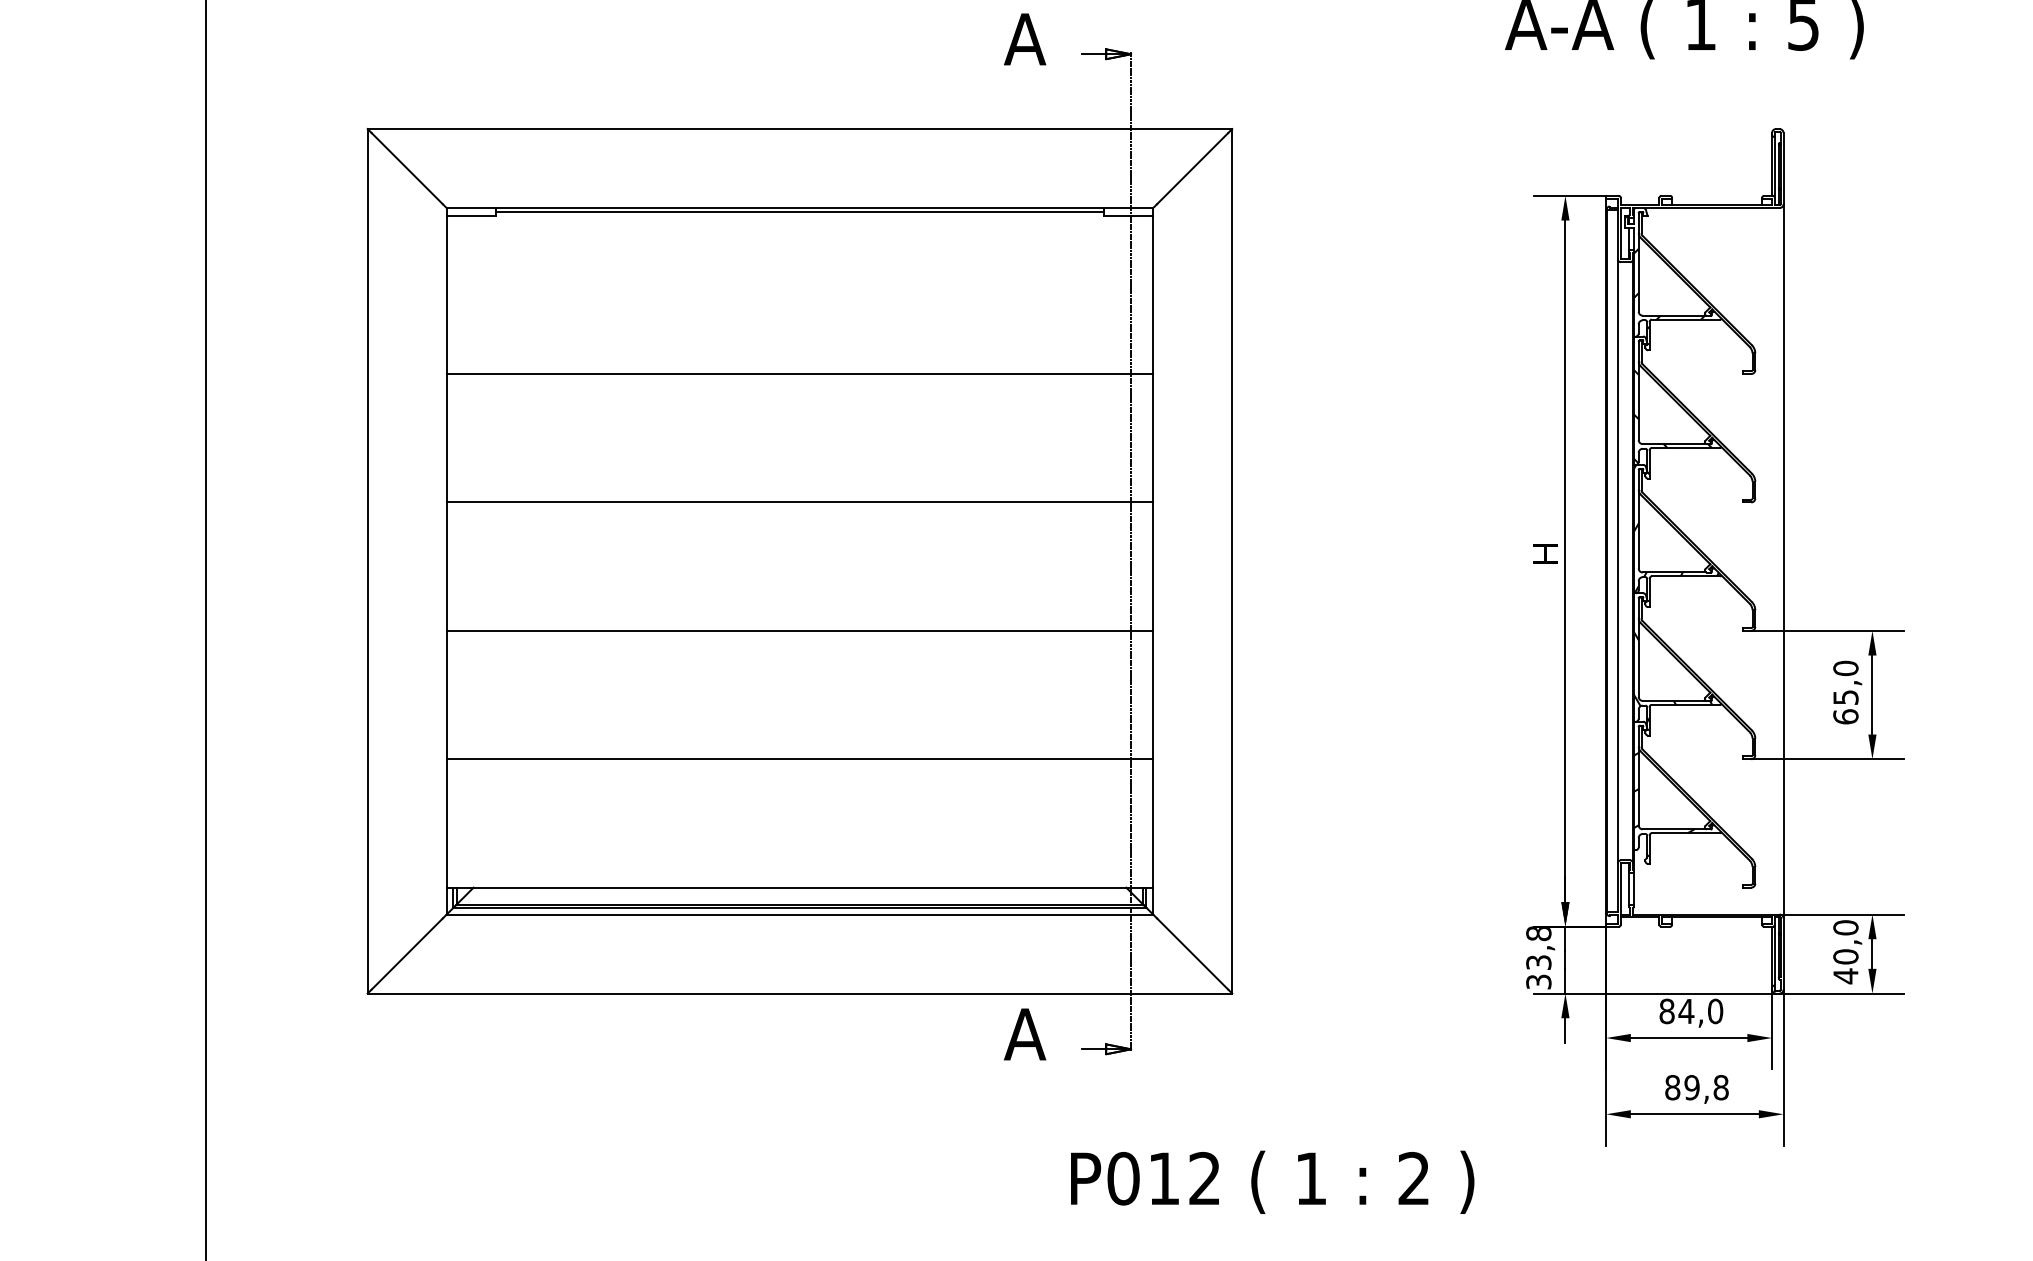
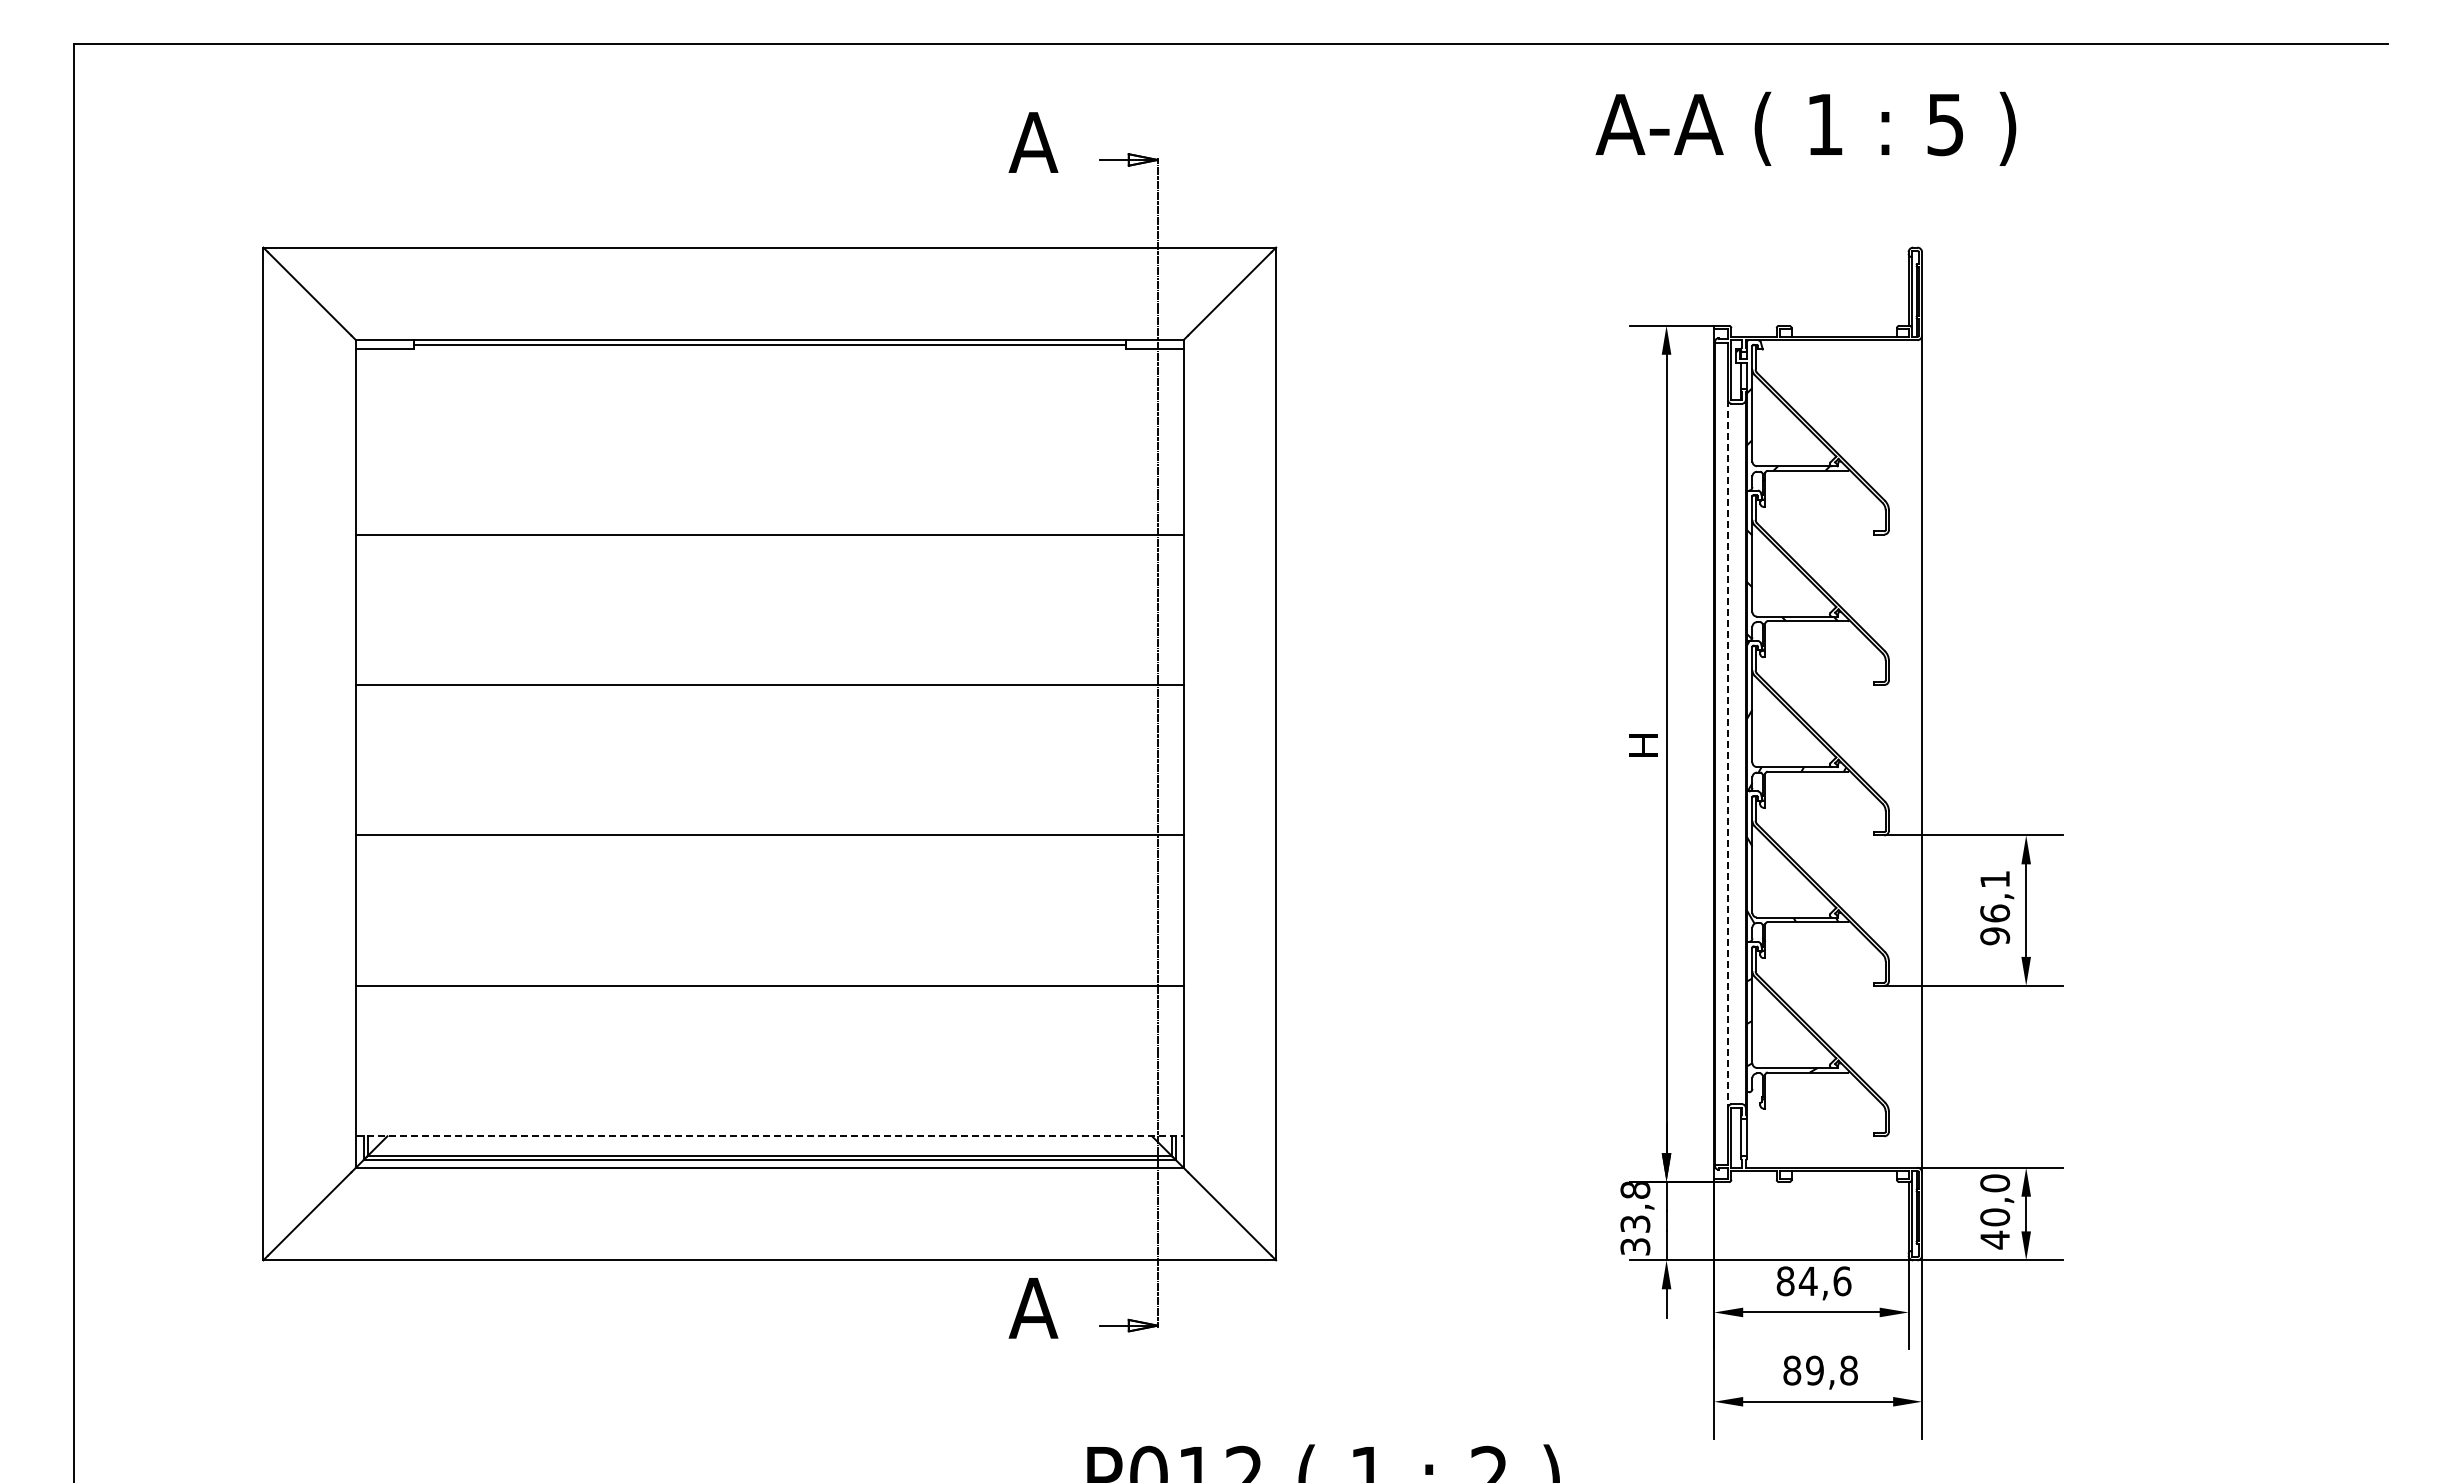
line: (1618, 560) -> (1728, 753), solid -> dashed
text: (1846, 692) -> (1995, 907), 65,0 -> 96,1
line: (799, 887) -> (769, 1136), solid -> dashed
text: (1715, 1011) -> (1842, 1281), 84,0 -> 84,6

